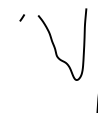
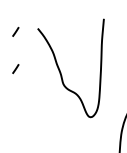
line: (21, 44) -> (14, 68), added

